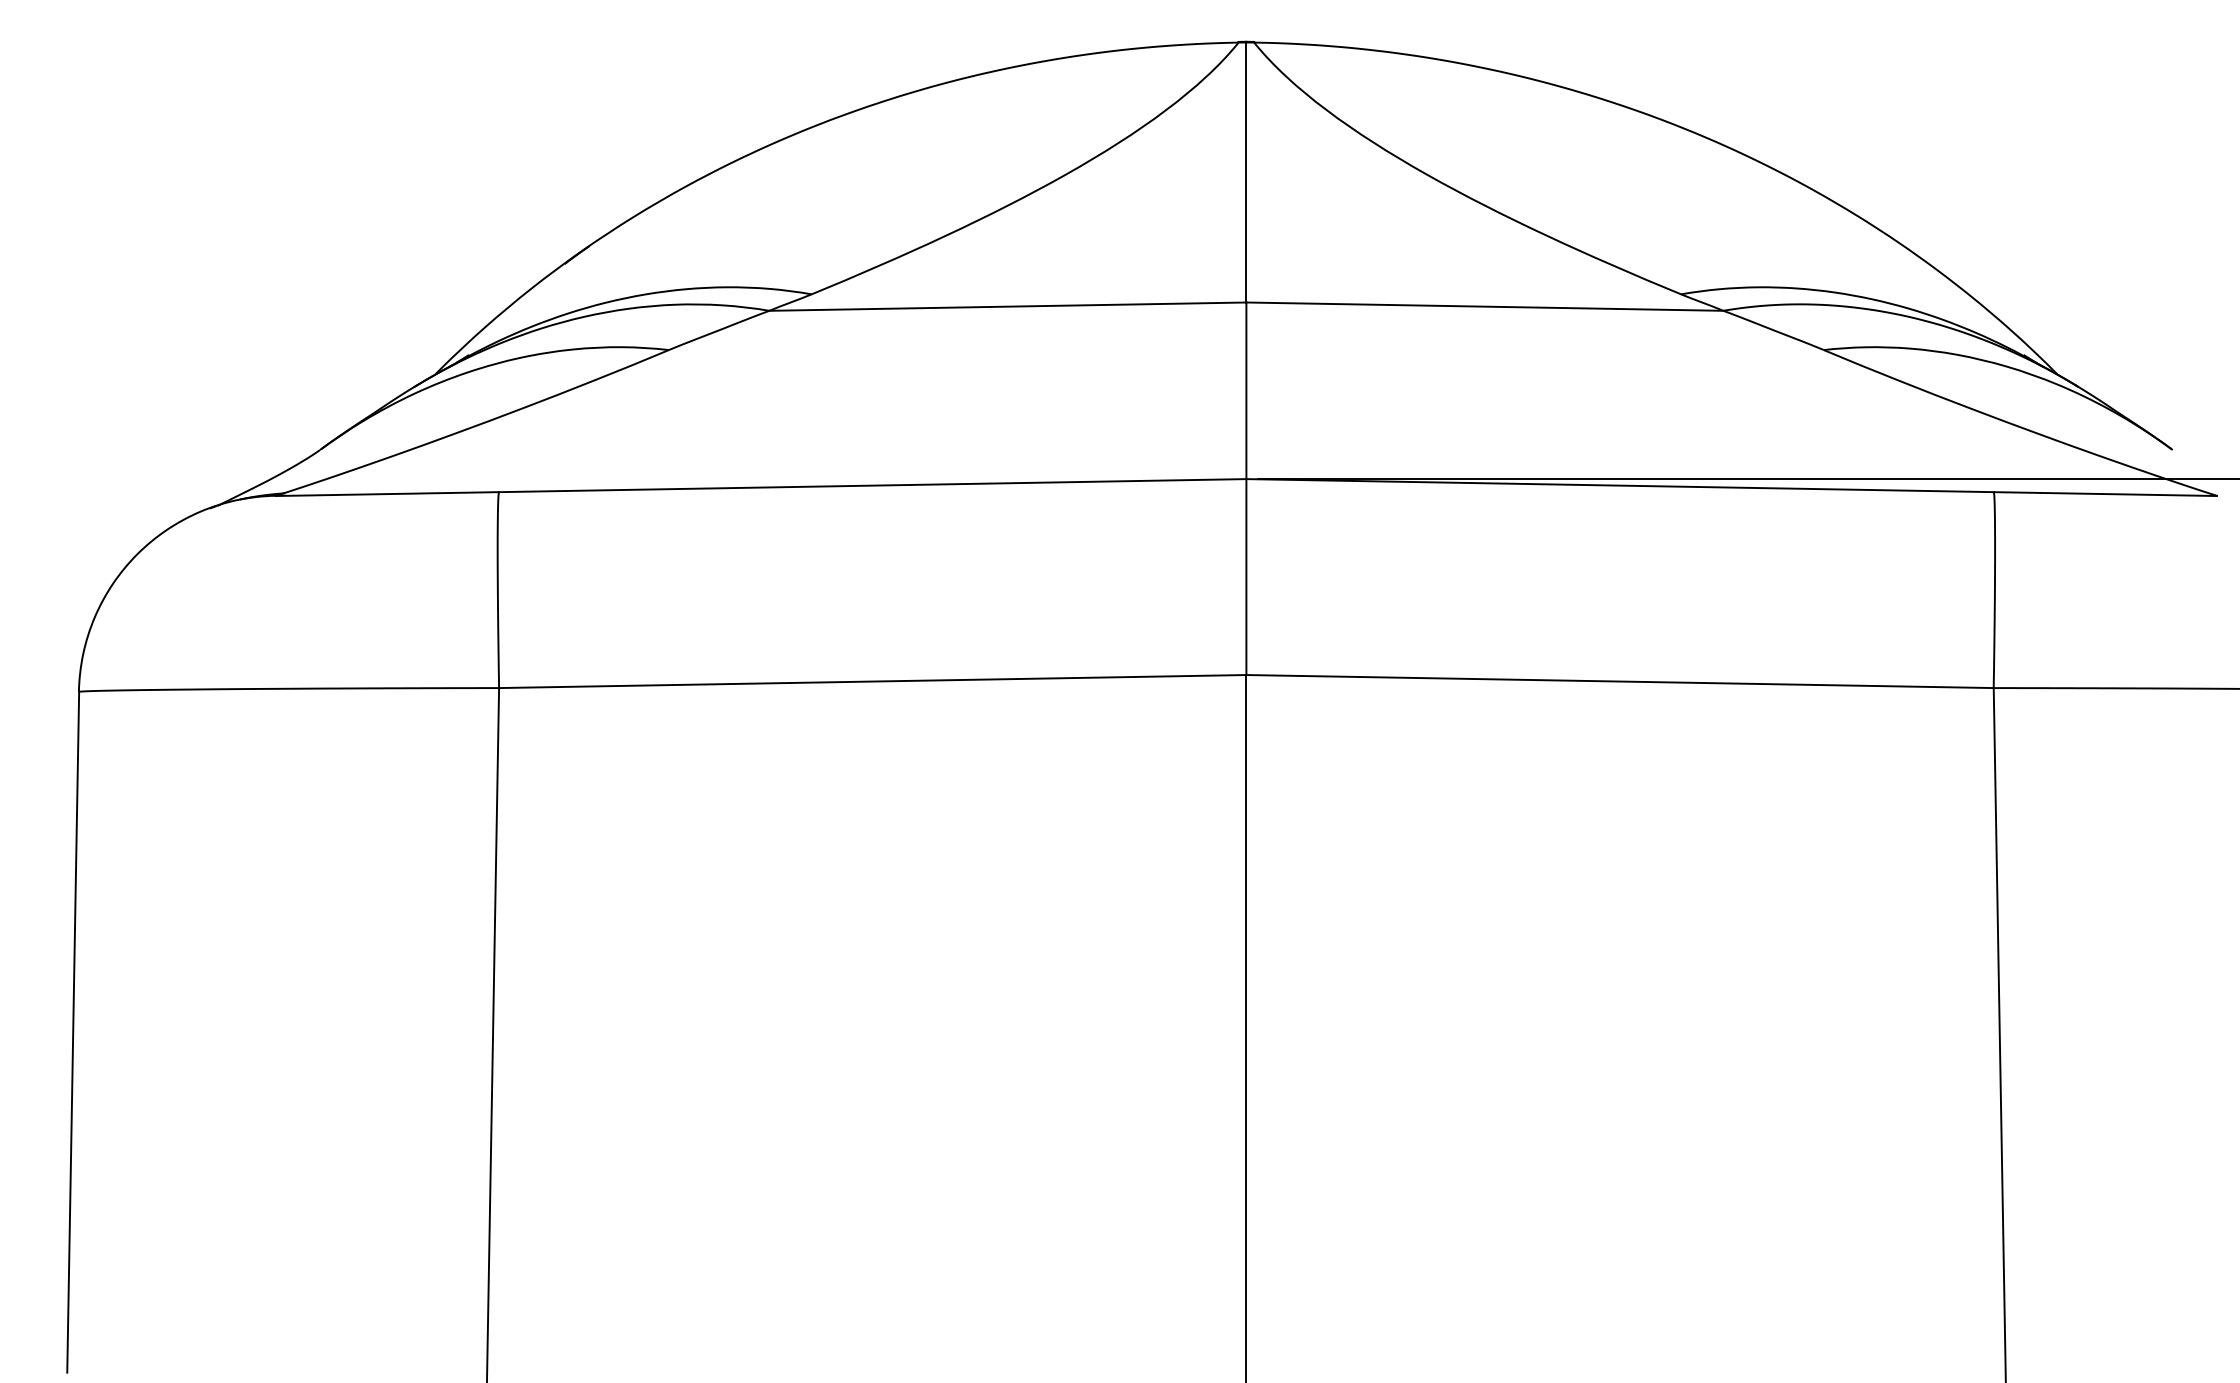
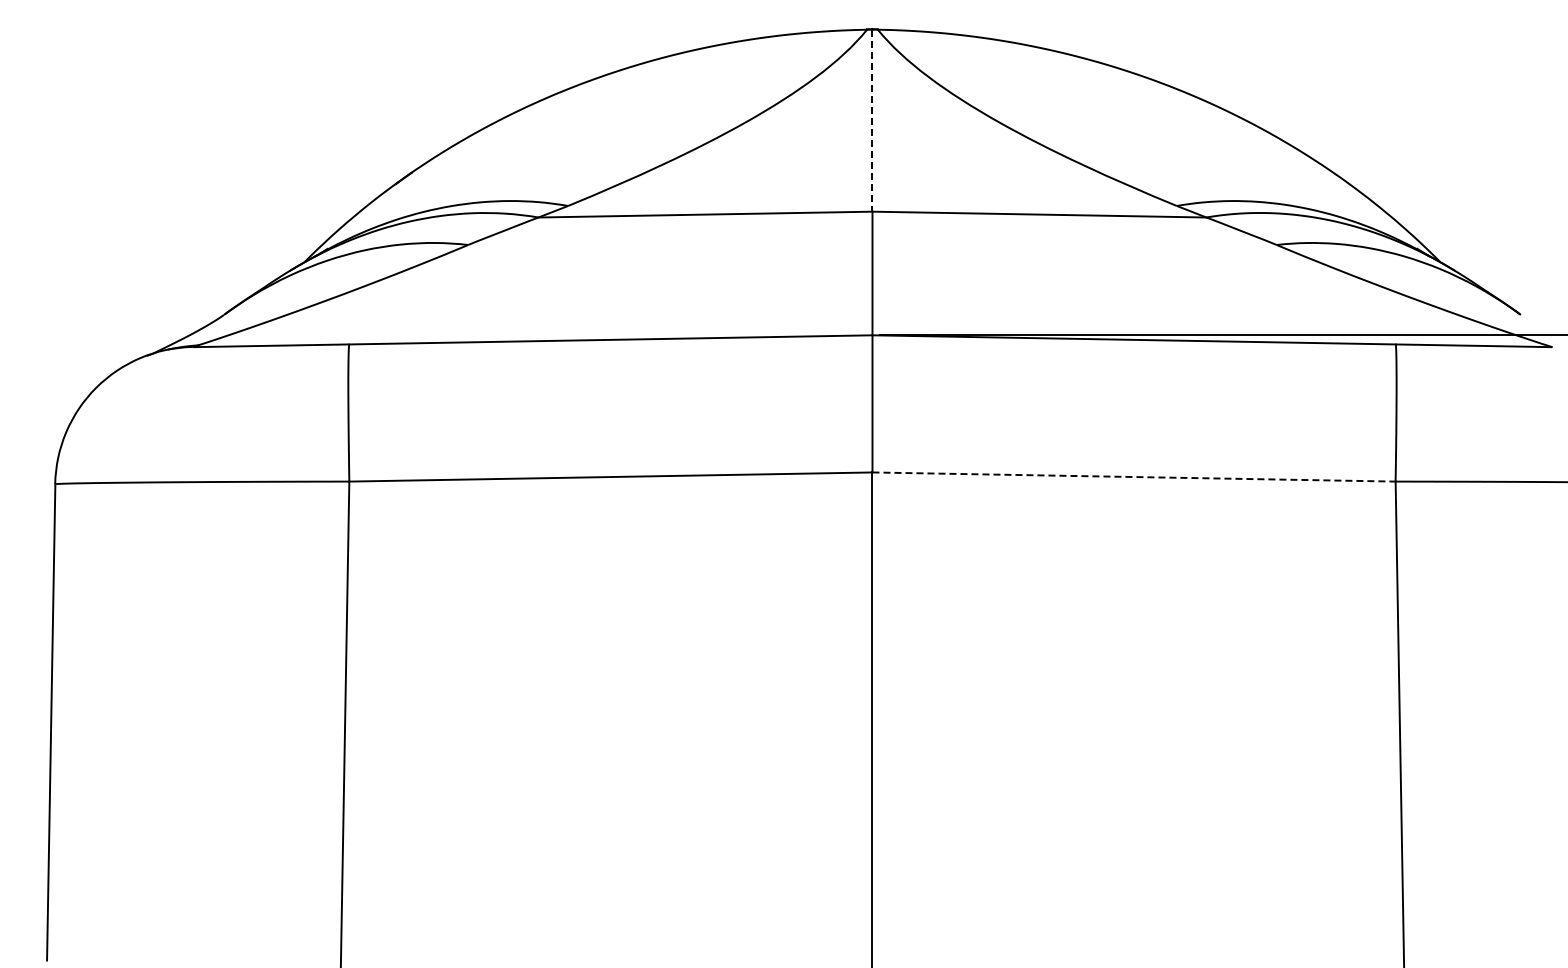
line: (1246, 173) -> (872, 121), solid -> dashed
line: (1620, 682) -> (1134, 477), solid -> dashed

